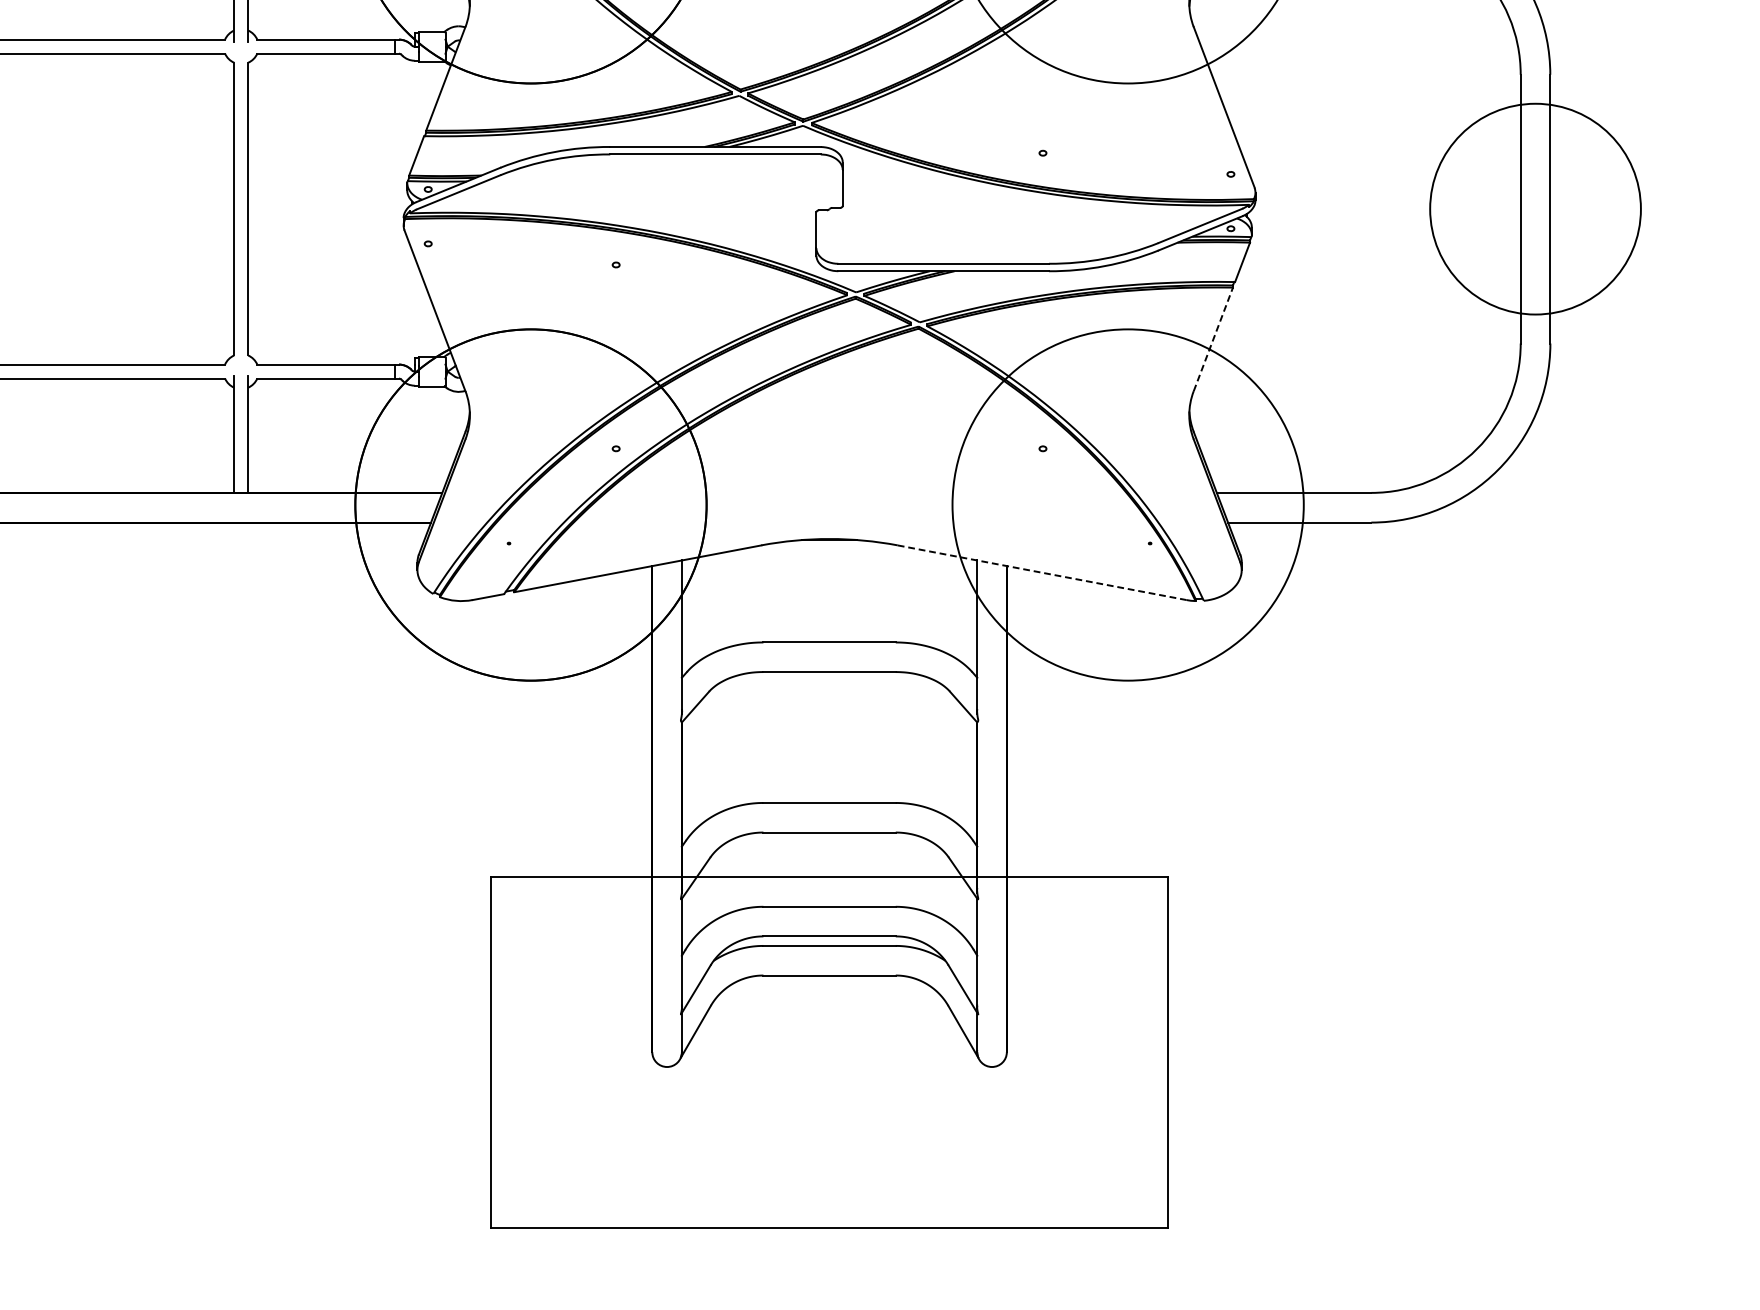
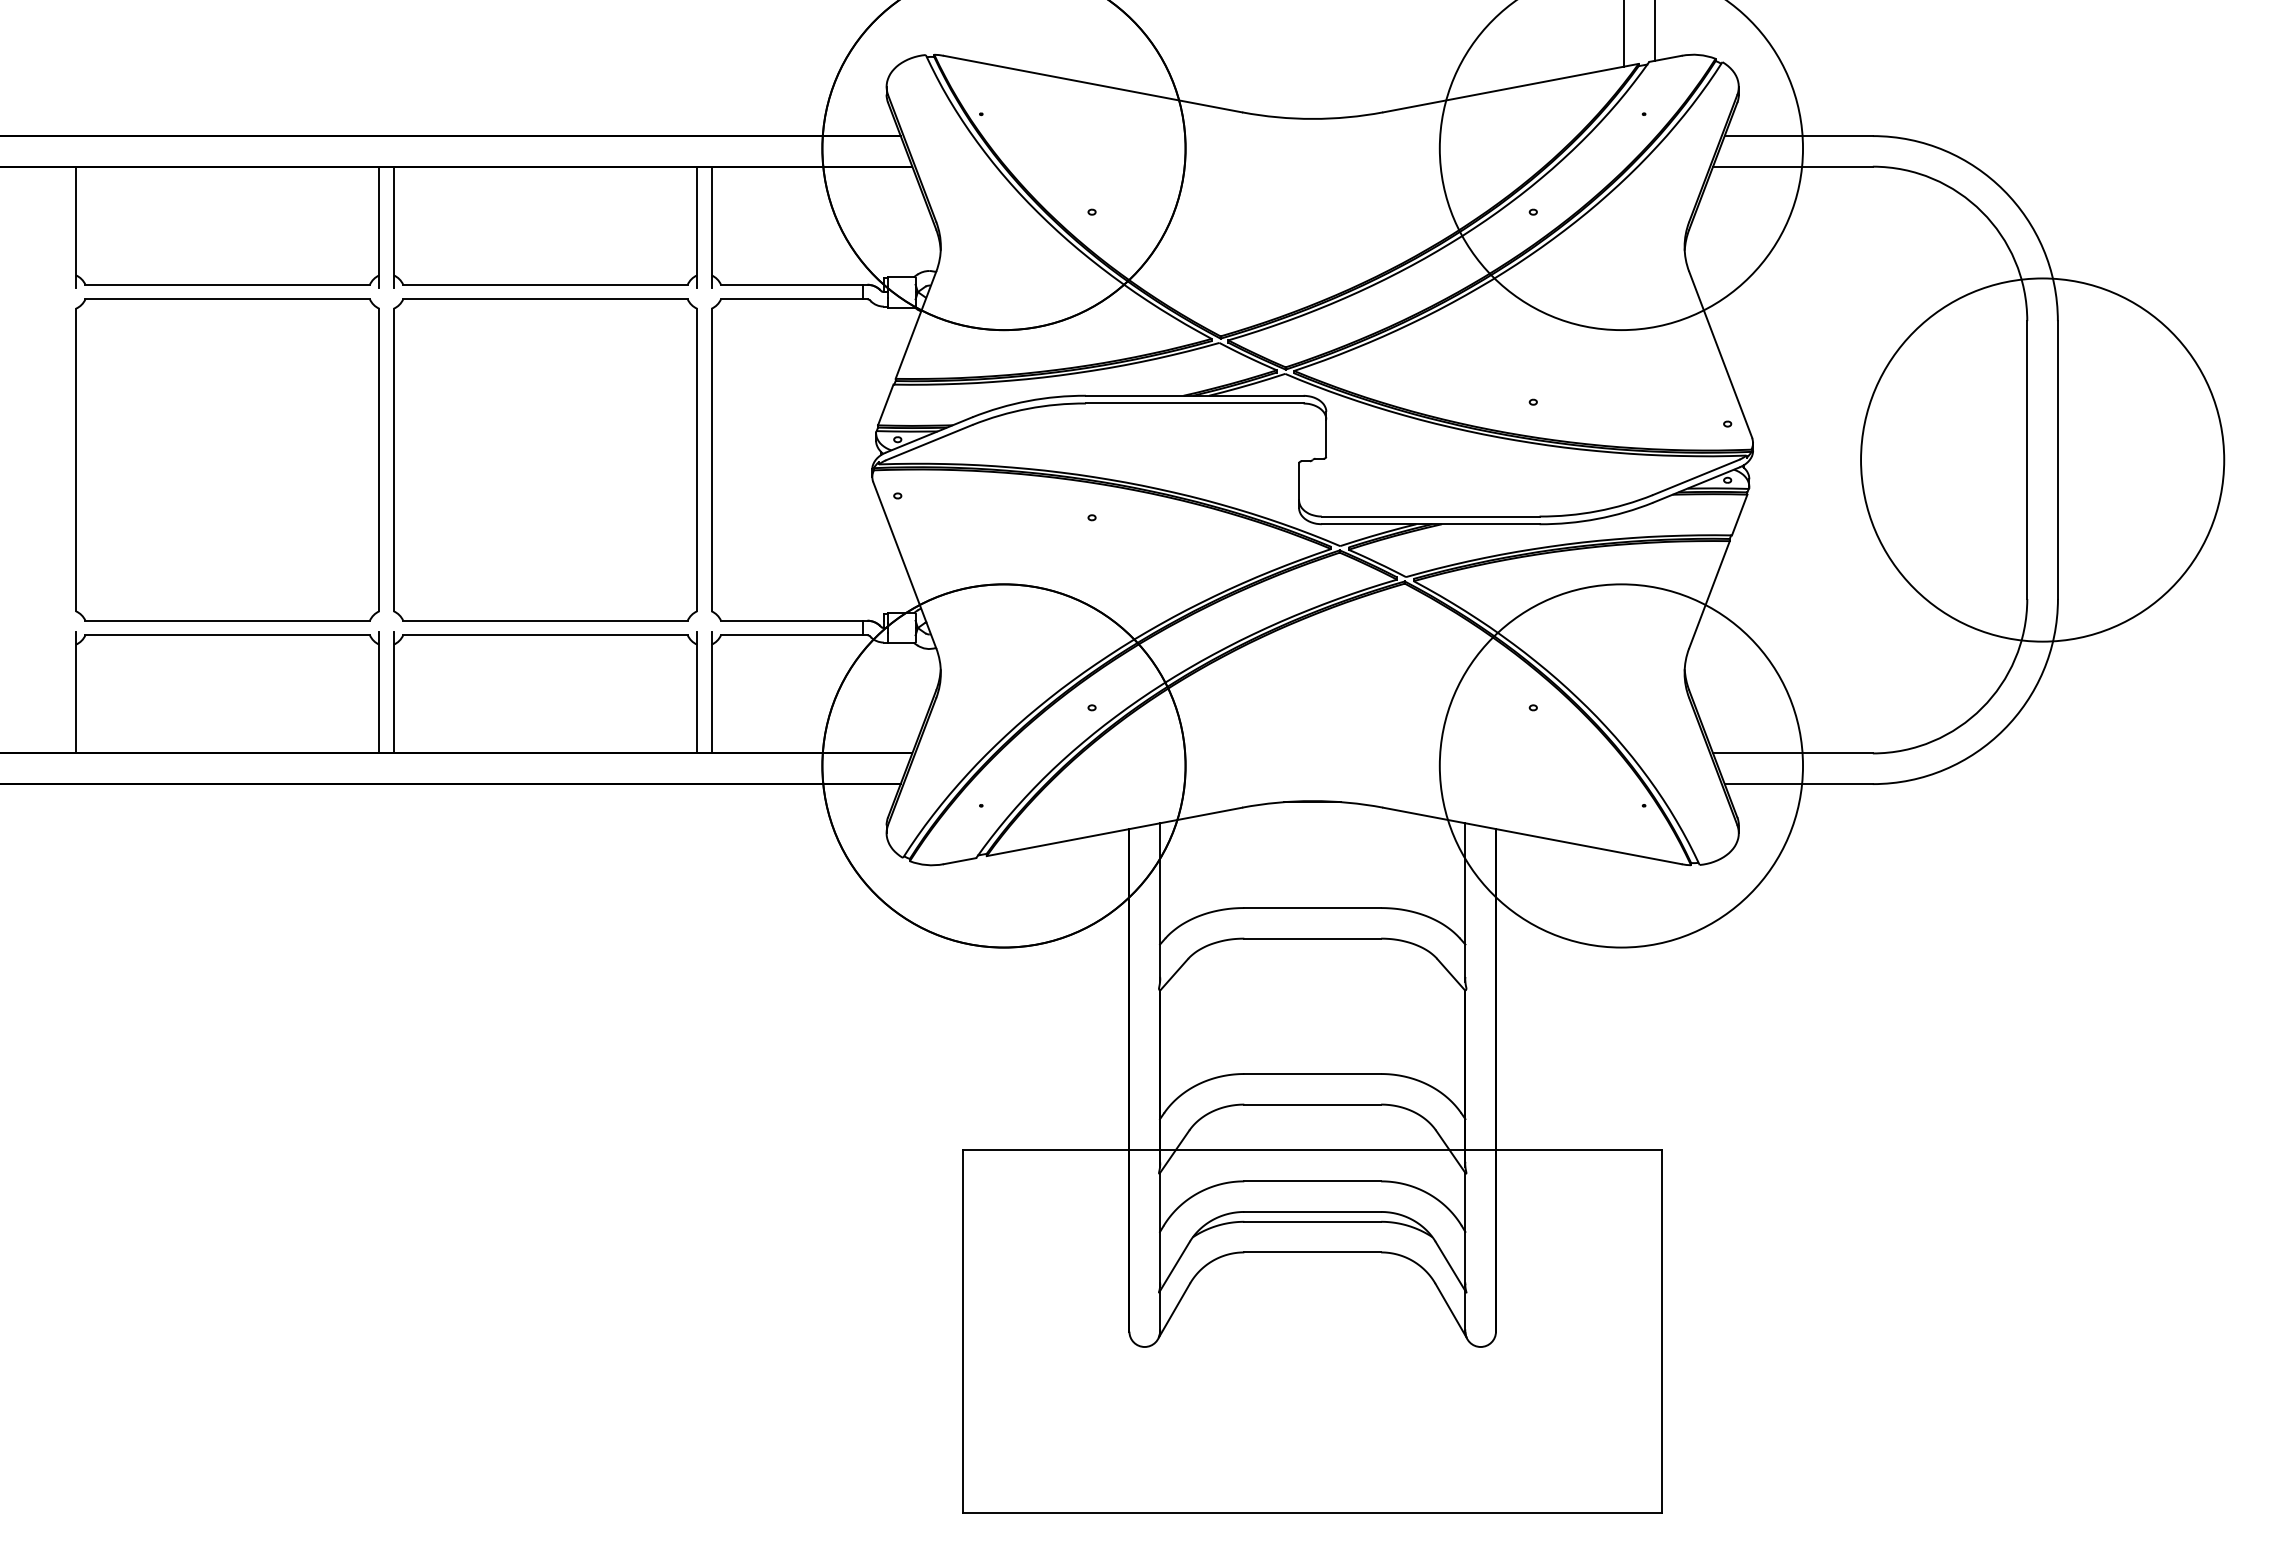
circle: (1535, 208) -> (2042, 459), size x1.67
line: (1213, 339) -> (1709, 594), dashed -> solid
line: (1042, 572) -> (1532, 835), dashed -> solid

